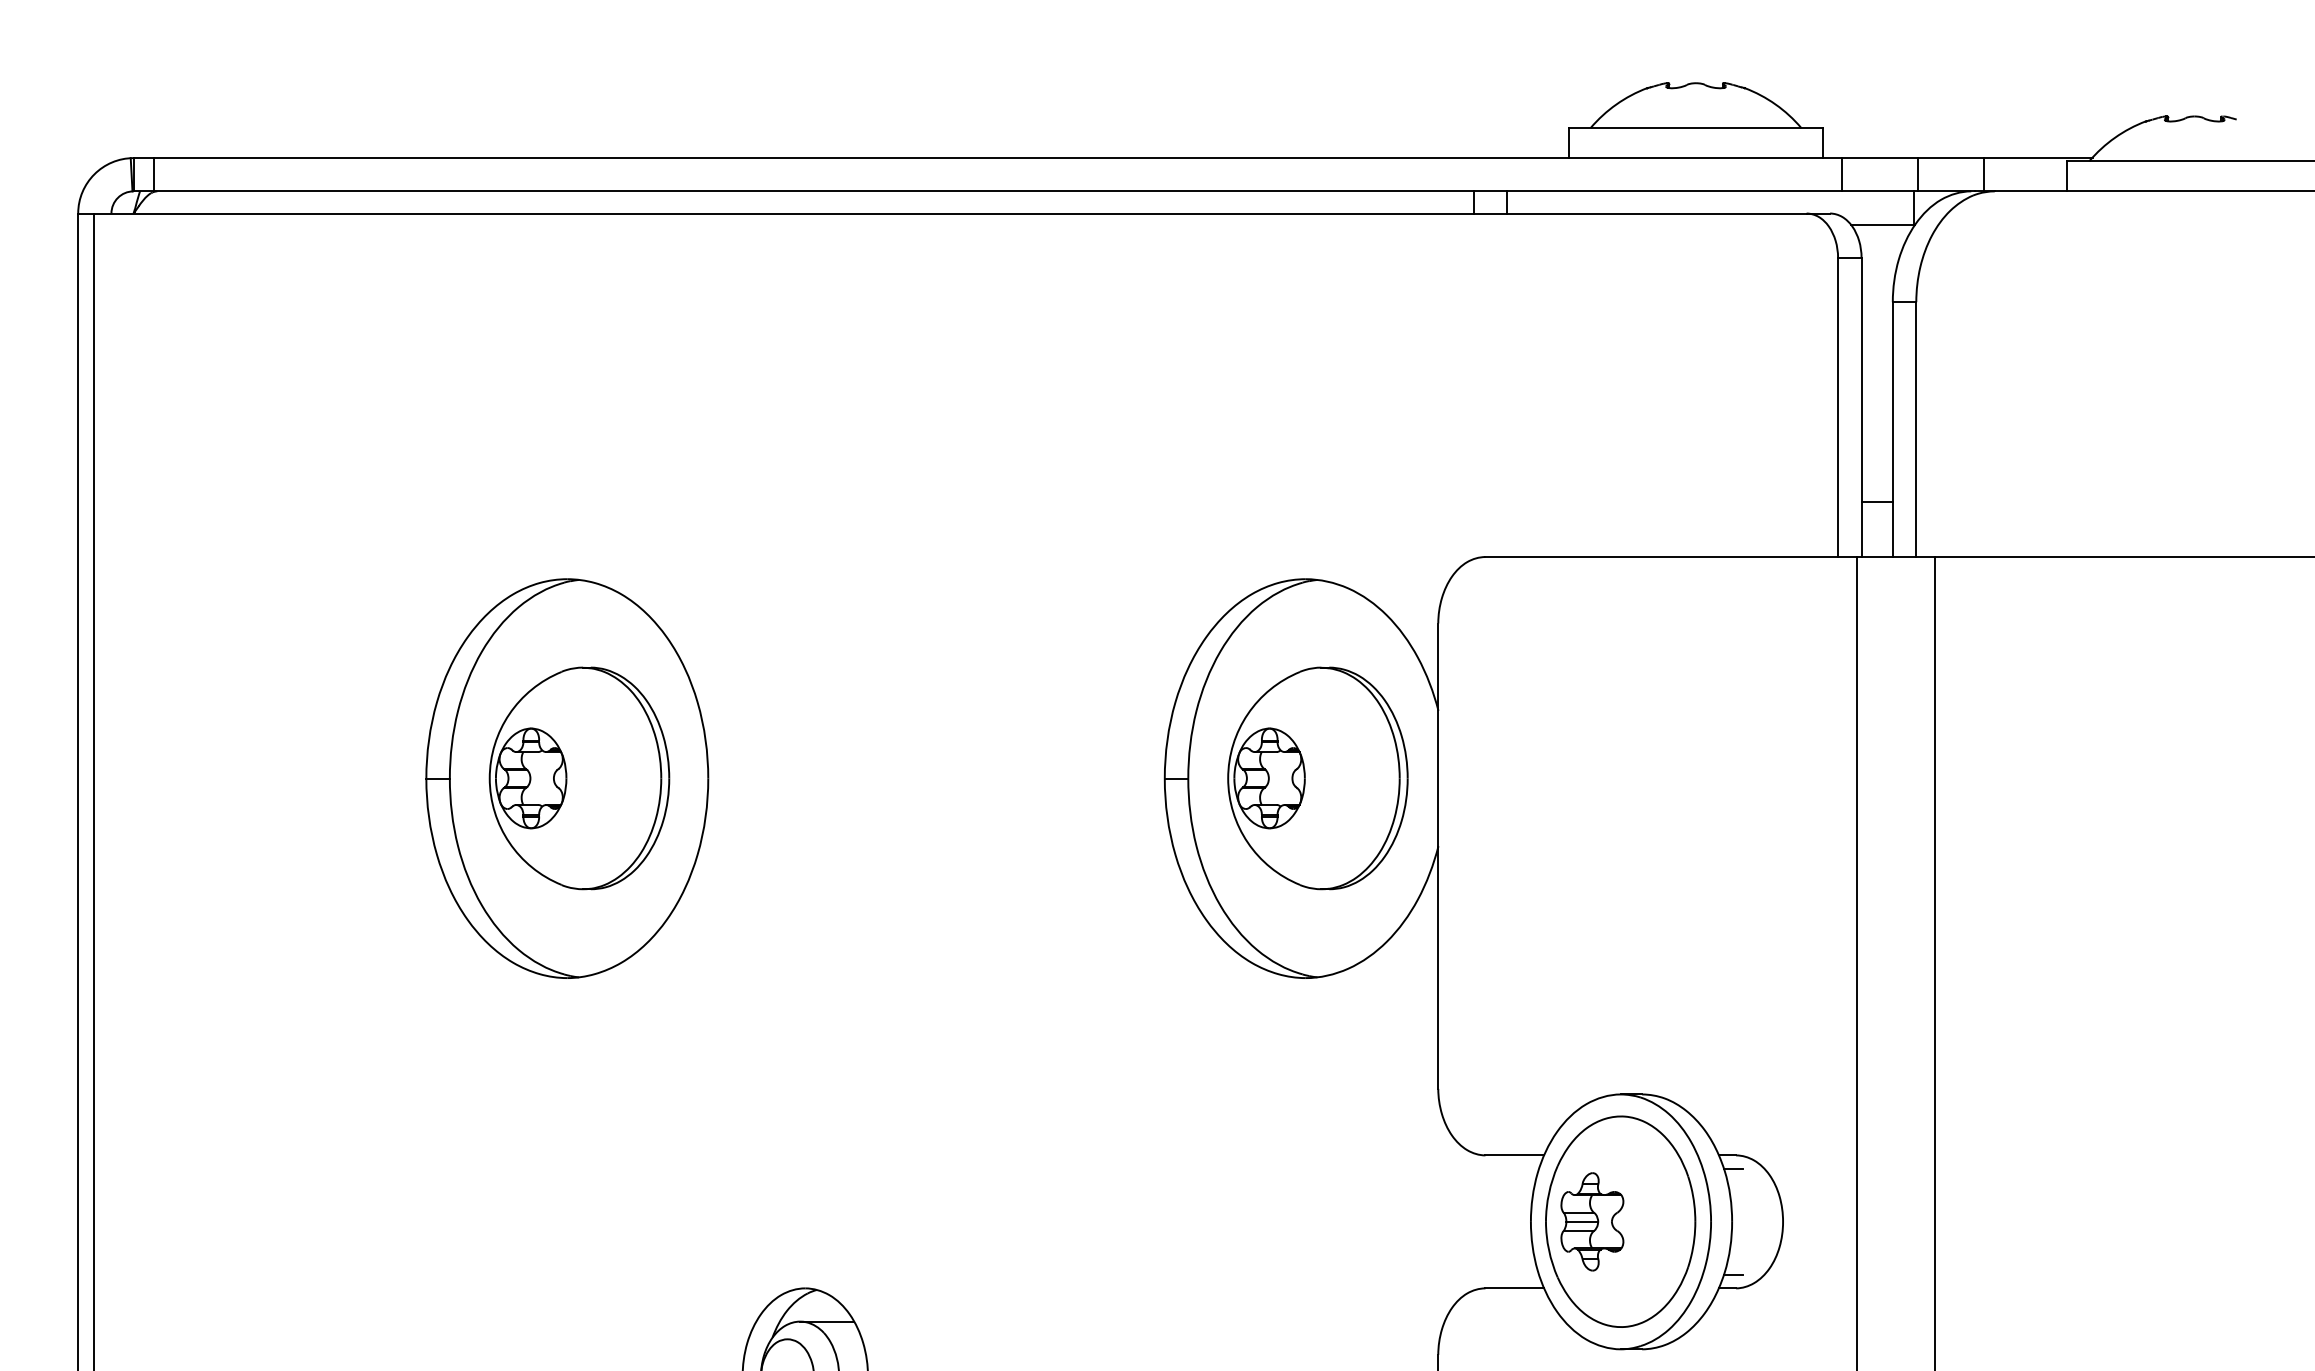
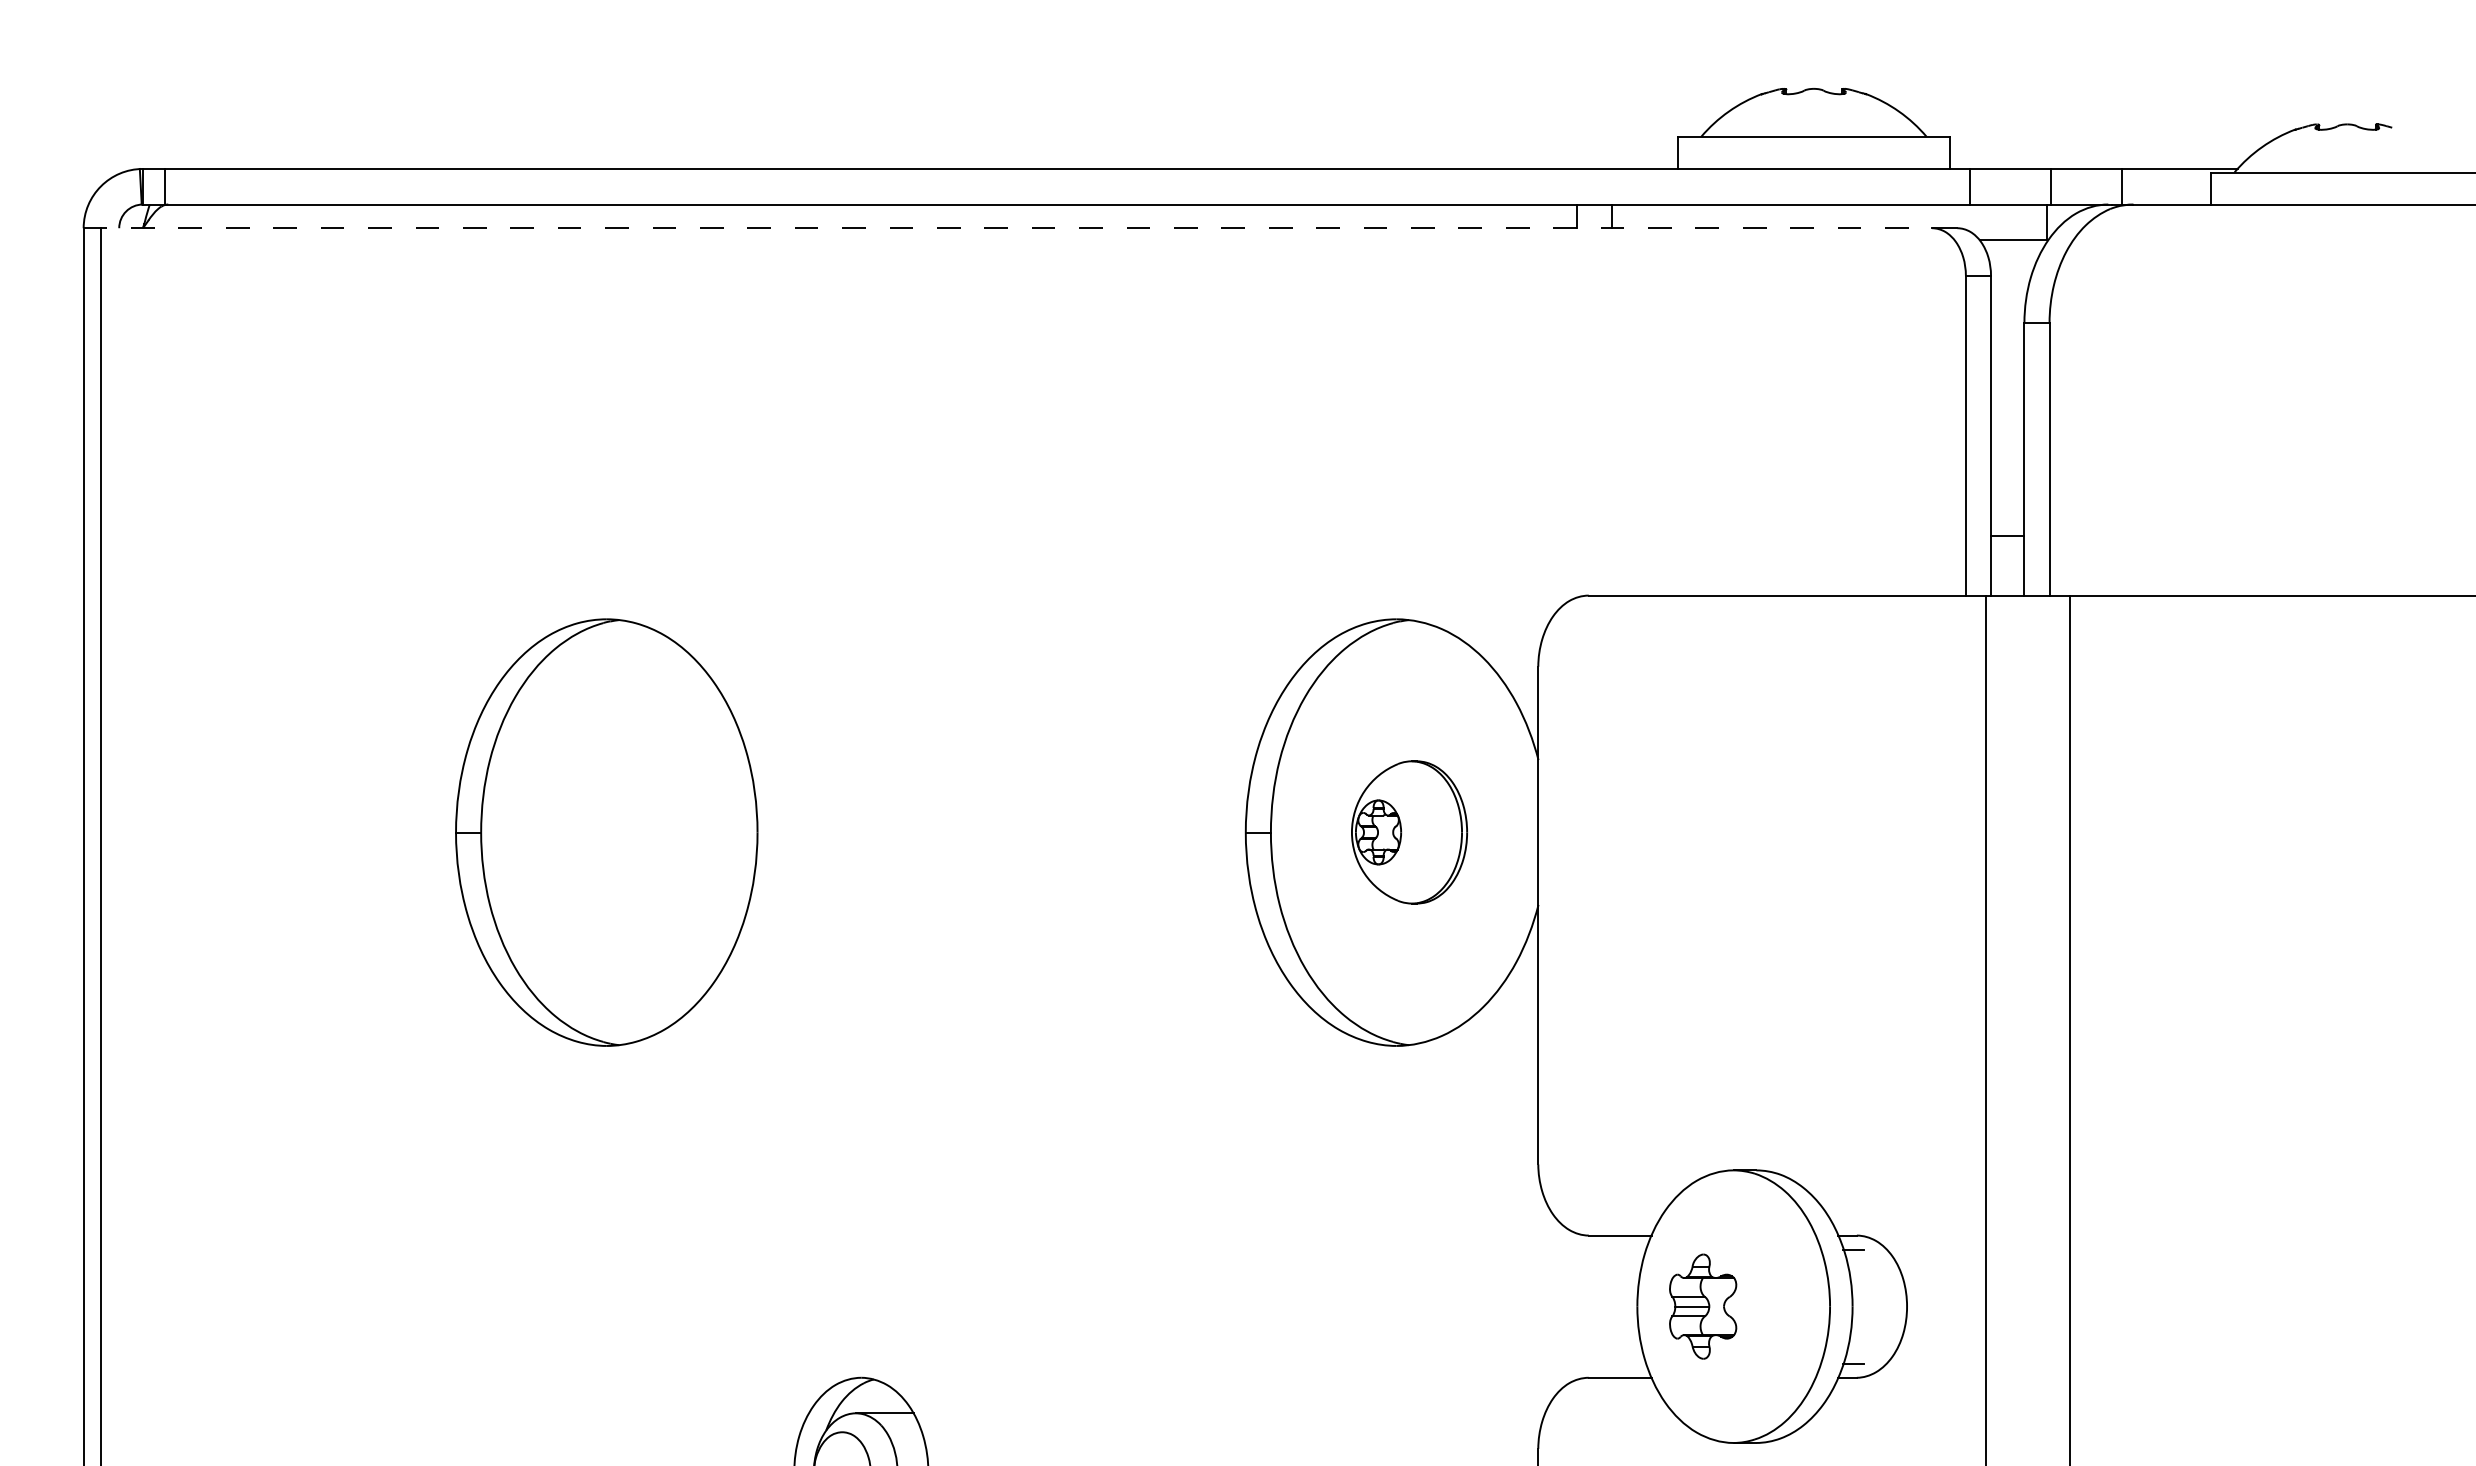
line: (942, 213) -> (1008, 228), solid -> dashed
part: (579, 778) -> (619, 832), removed
part: (1317, 778) -> (1409, 832), size x0.6
part: (1620, 1221) -> (1733, 1306), removed

